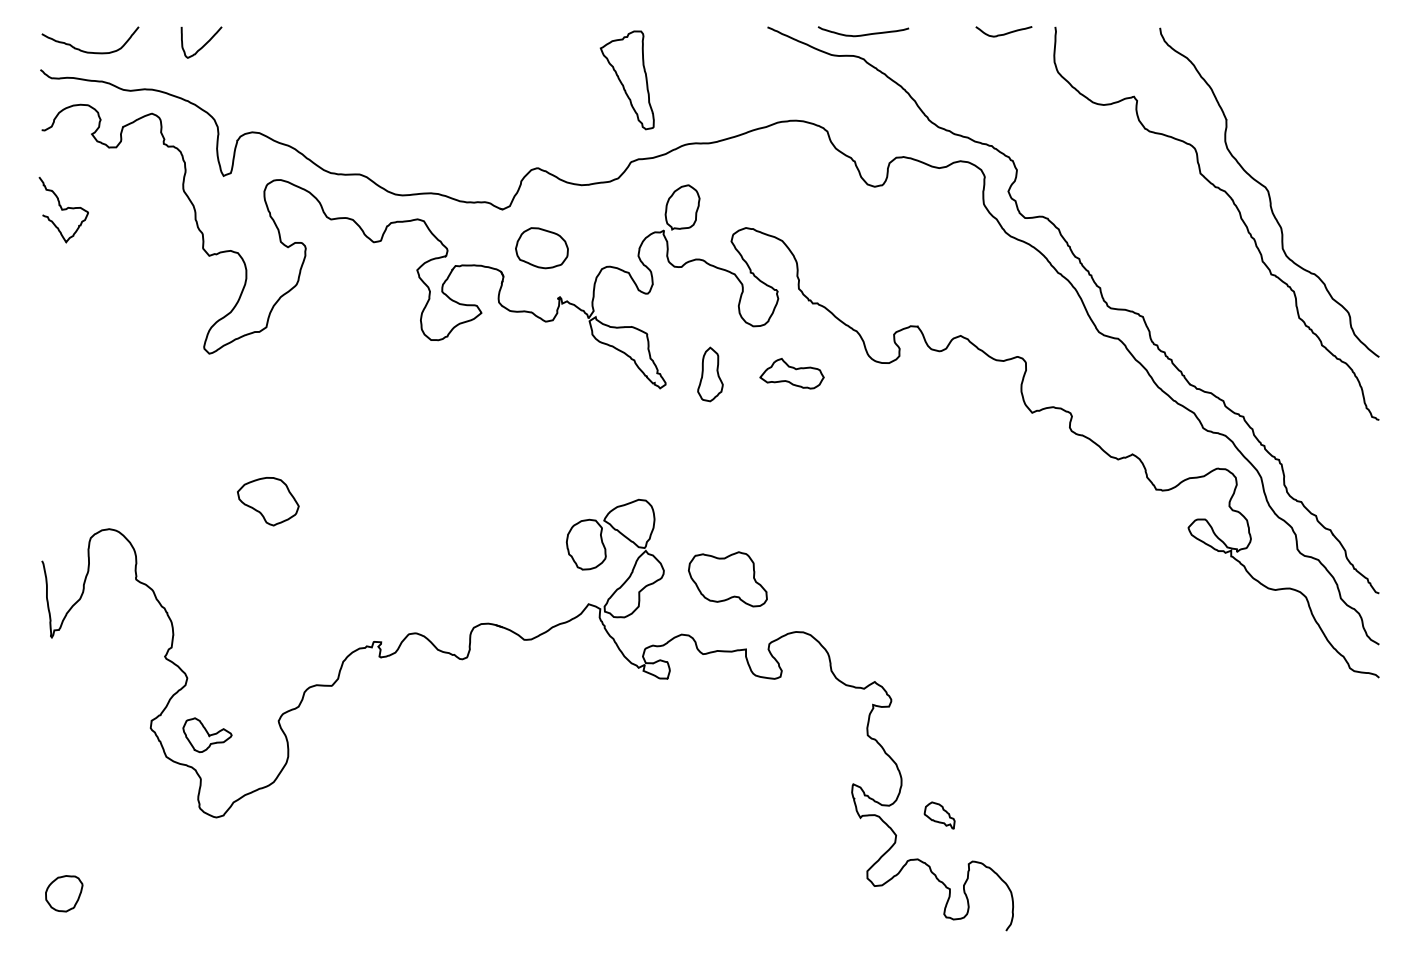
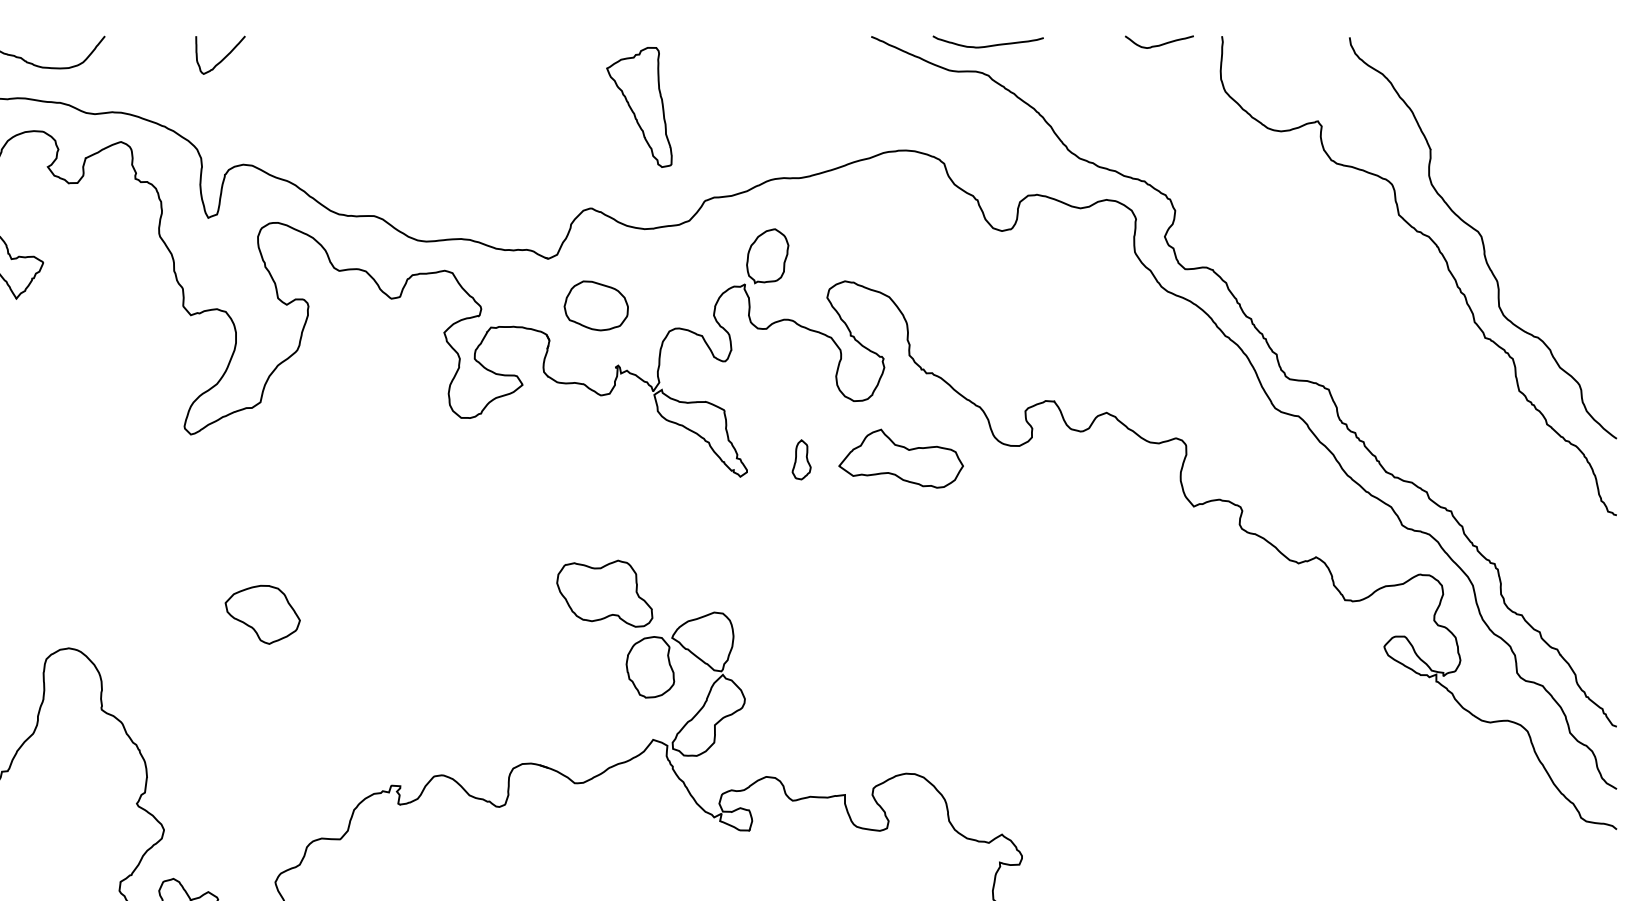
curve: (203, 44) -> (222, 57), moved
part: (626, 80) -> (638, 107), moved
part: (791, 373) -> (900, 458), size x1.6
part: (710, 374) -> (801, 459), size x0.6
part: (727, 579) -> (604, 593), moved

